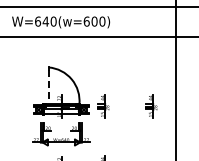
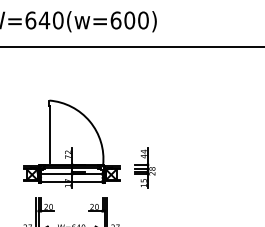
line: (48, 86) -> (49, 133), dashed -> solid
part: (151, 106) -> (229, 168), removed

